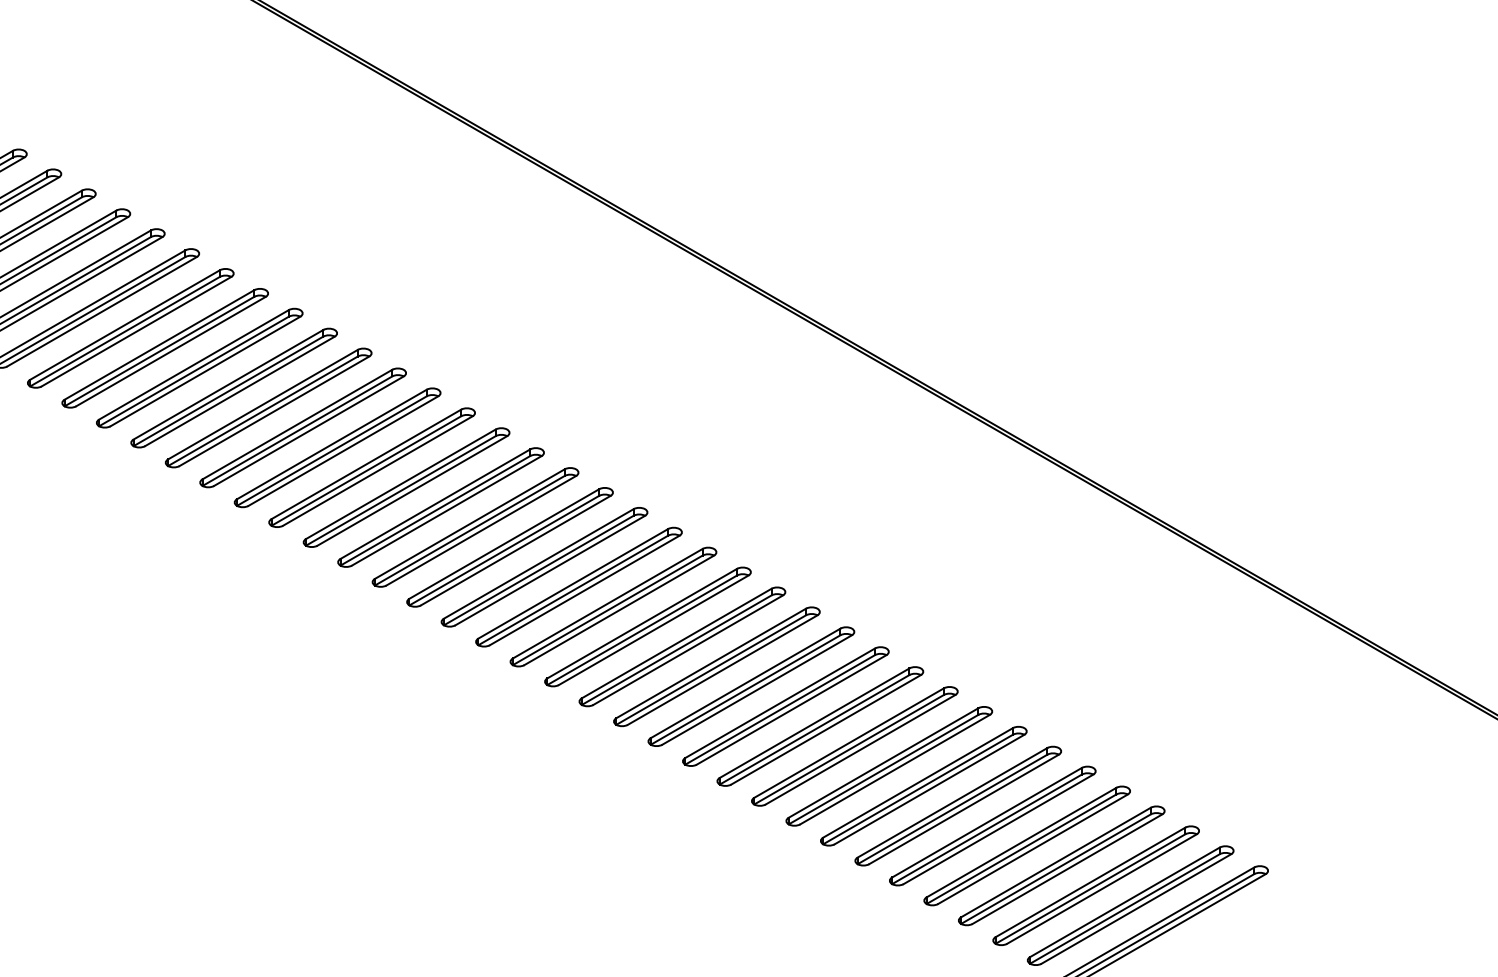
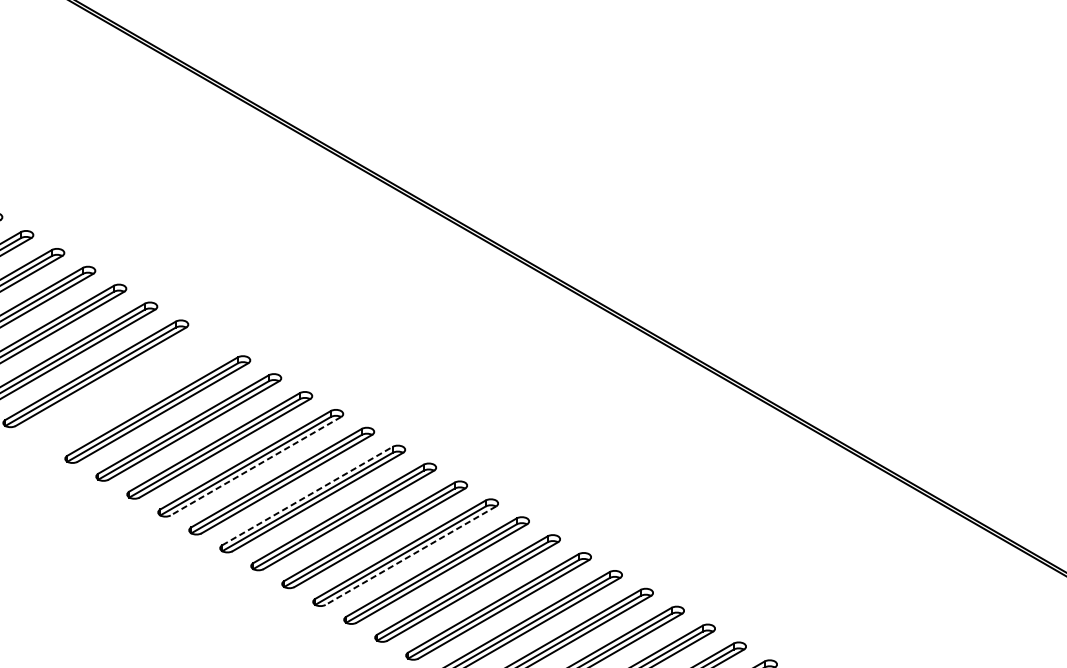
part: (509, 547) -> (126, 391), removed
line: (653, 630) -> (255, 466), solid -> dashed
line: (711, 663) -> (307, 496), solid -> dashed
line: (825, 730) -> (410, 556), solid -> dashed

